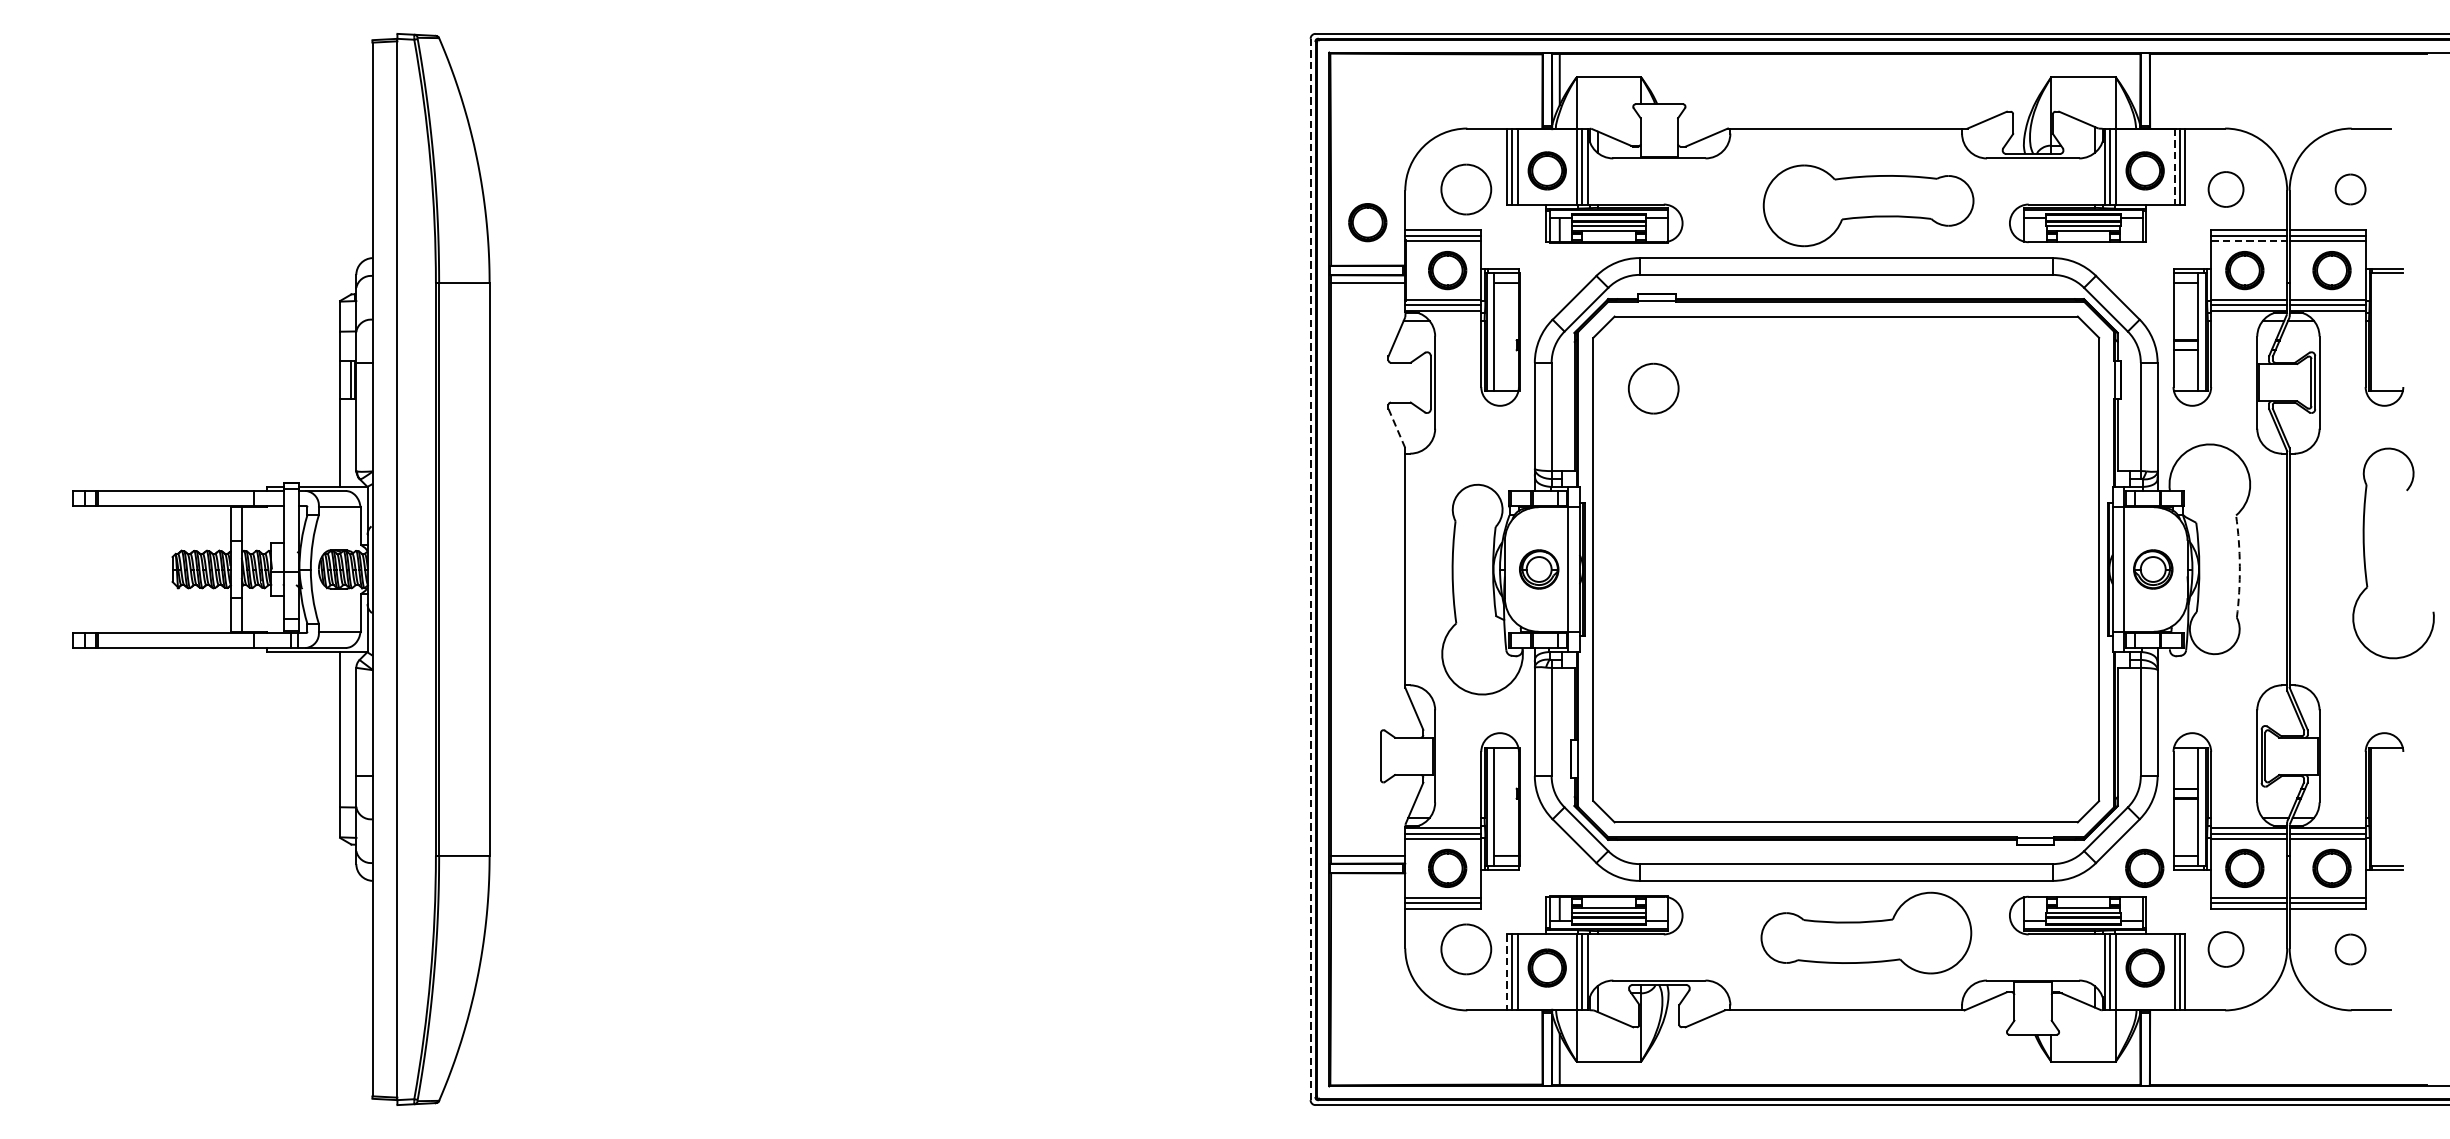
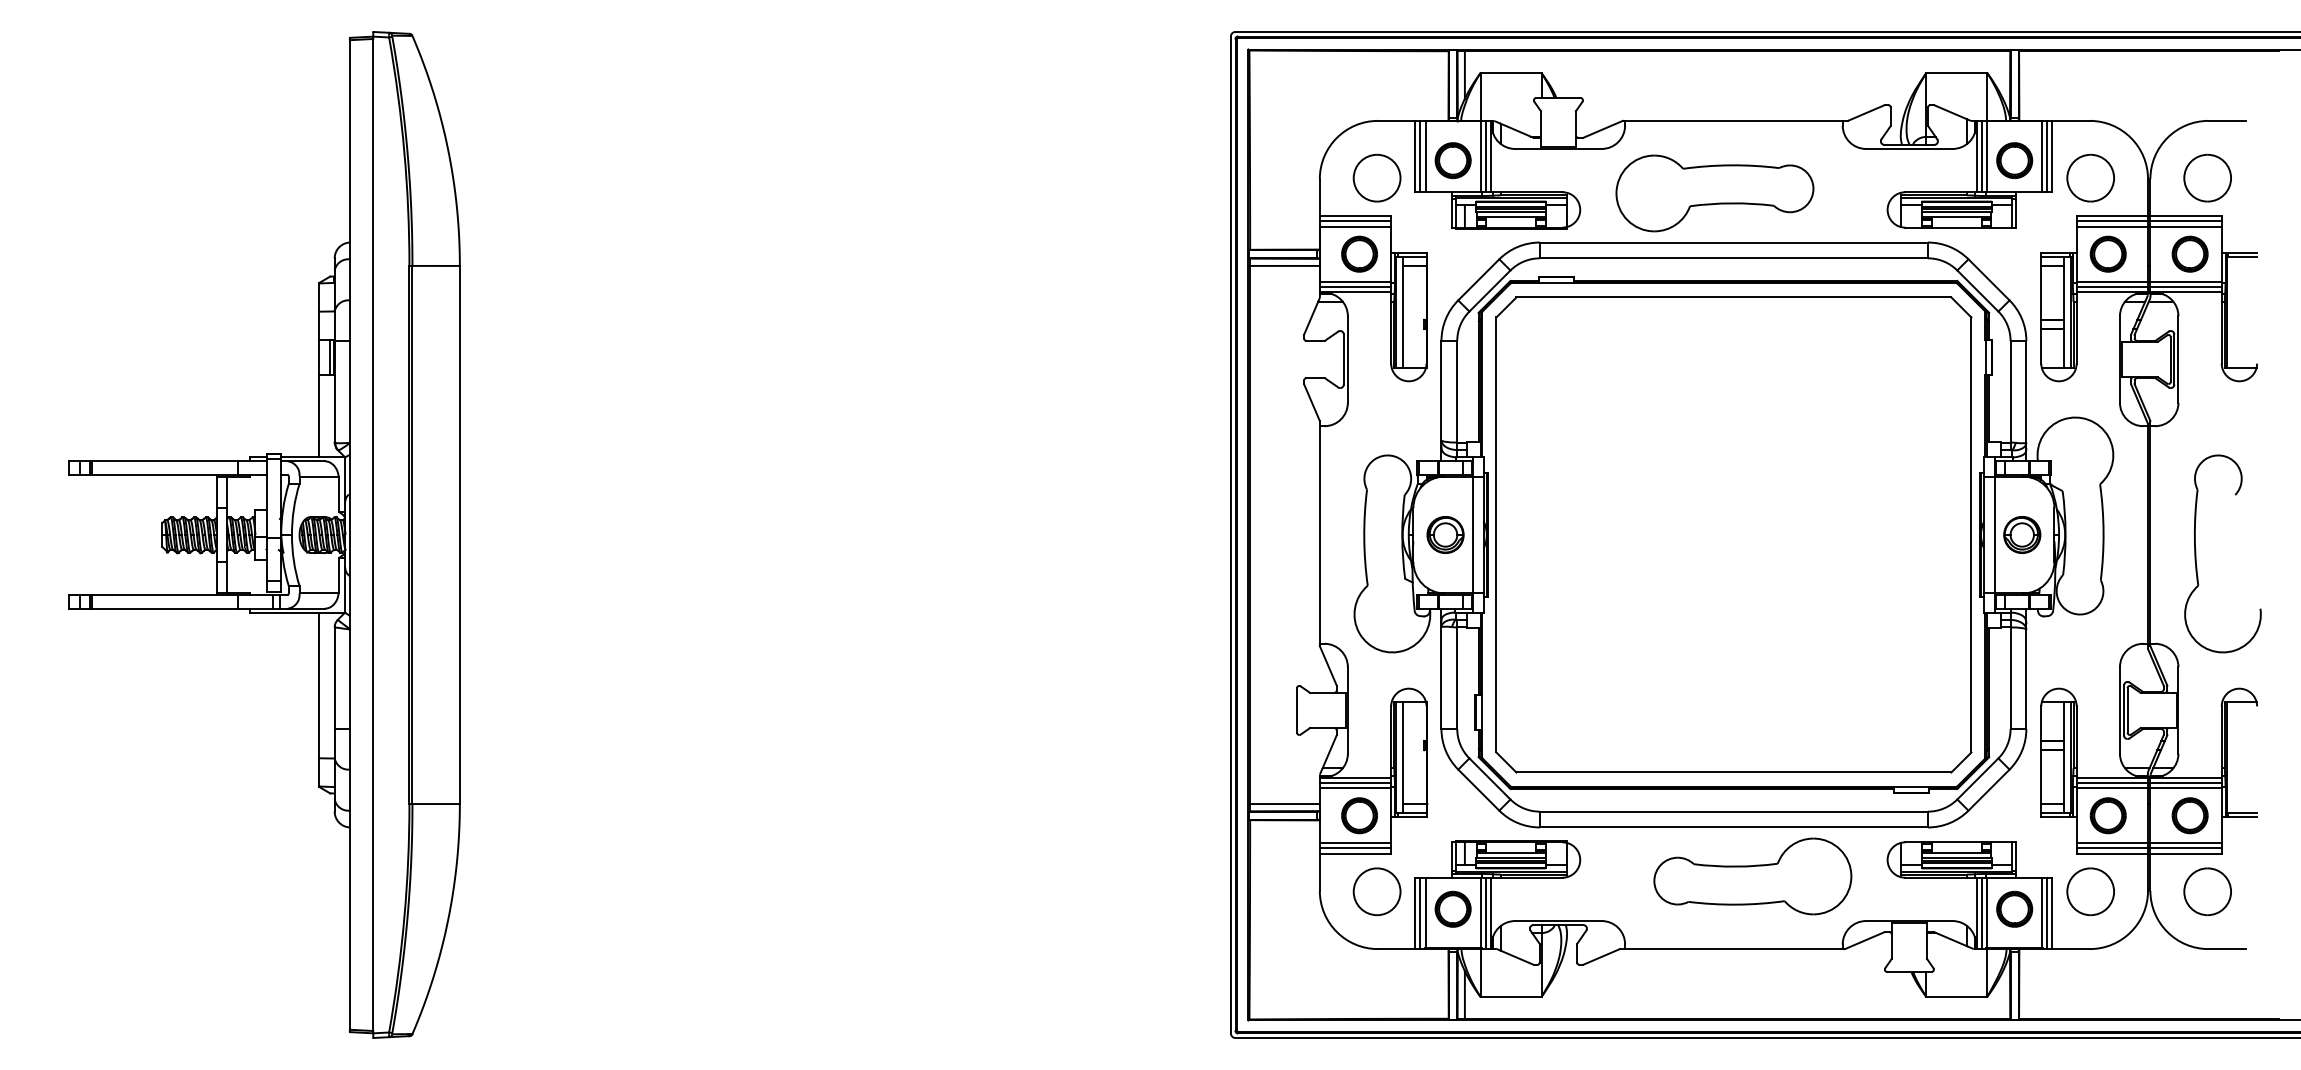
line: (2174, 166) -> (2042, 156), dashed -> solid
part: (2225, 188) -> (2090, 177), size x1.43
part: (2350, 188) -> (2207, 177), size x1.67
part: (1868, 205) -> (1714, 193), moved
part: (1367, 221) -> (1284, 208), removed
line: (2249, 241) -> (2112, 226), dashed -> solid
part: (1653, 387) -> (1552, 364), removed
line: (1397, 428) -> (1312, 402), dashed -> solid
part: (2365, 552) -> (2196, 553), moved
arc: (2239, 566) -> (2103, 532), dashed -> solid
line: (1310, 568) -> (1230, 534), dashed -> solid
part: (2143, 868) -> (2013, 815), removed
part: (2225, 949) -> (2090, 891), size x1.43
part: (2350, 949) -> (2207, 891), size x1.67
line: (1507, 972) -> (1415, 913), dashed -> solid

